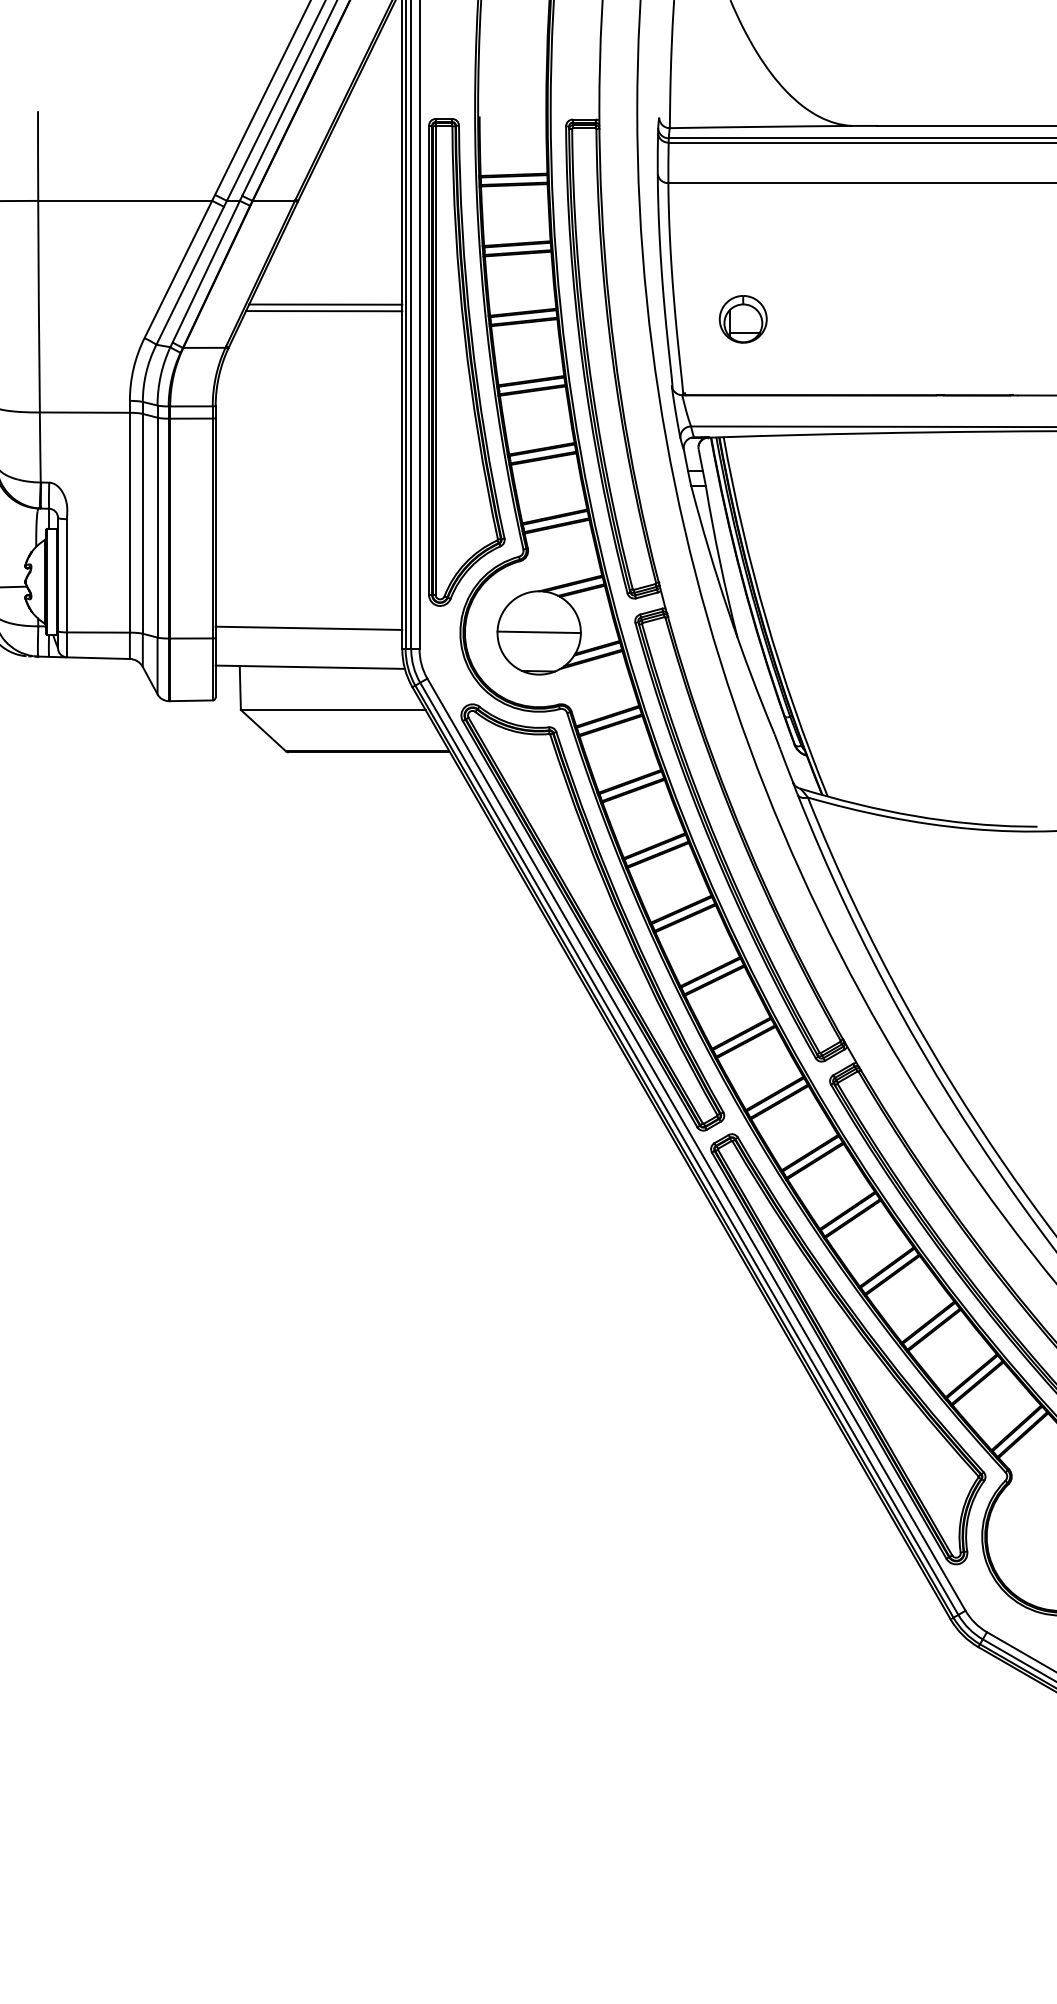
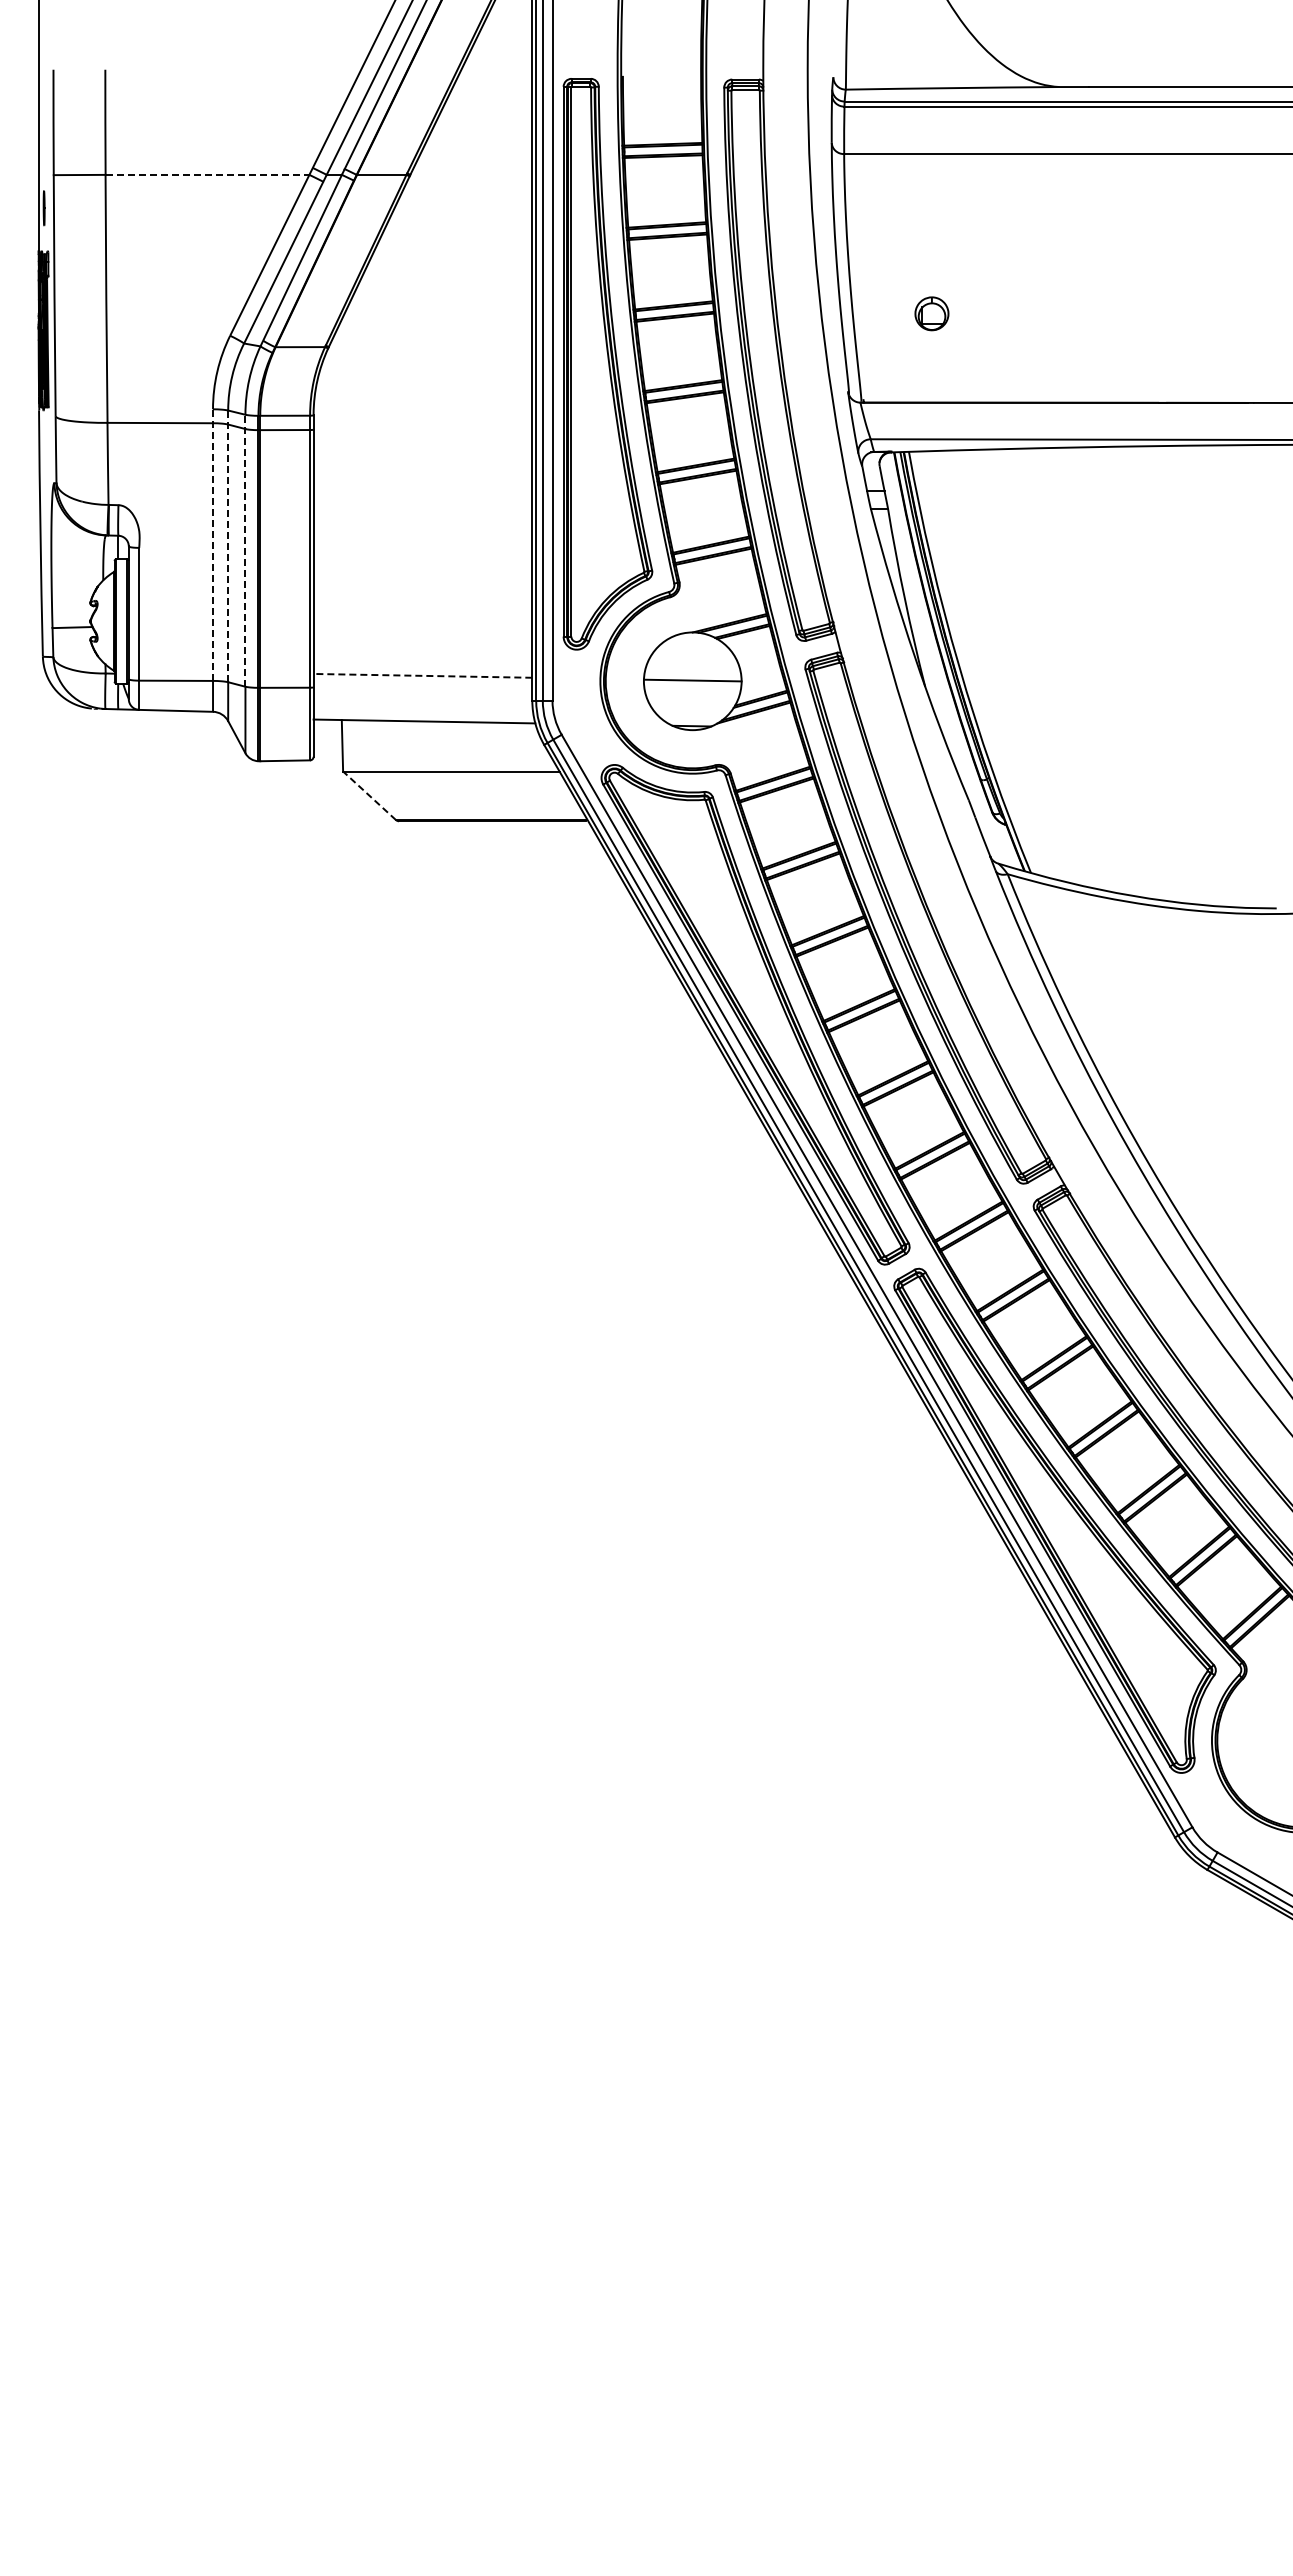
line: (125, 200) -> (207, 174), solid -> dashed
line: (325, 304) -> (442, 296), removed
line: (323, 311) -> (440, 304), removed
part: (742, 319) -> (931, 313), size x0.6
line: (130, 517) -> (213, 545), solid -> dashed
line: (143, 517) -> (228, 546), solid -> dashed
line: (157, 521) -> (245, 550), solid -> dashed
line: (308, 628) -> (422, 675), solid -> dashed
line: (263, 730) -> (369, 795), solid -> dashed

